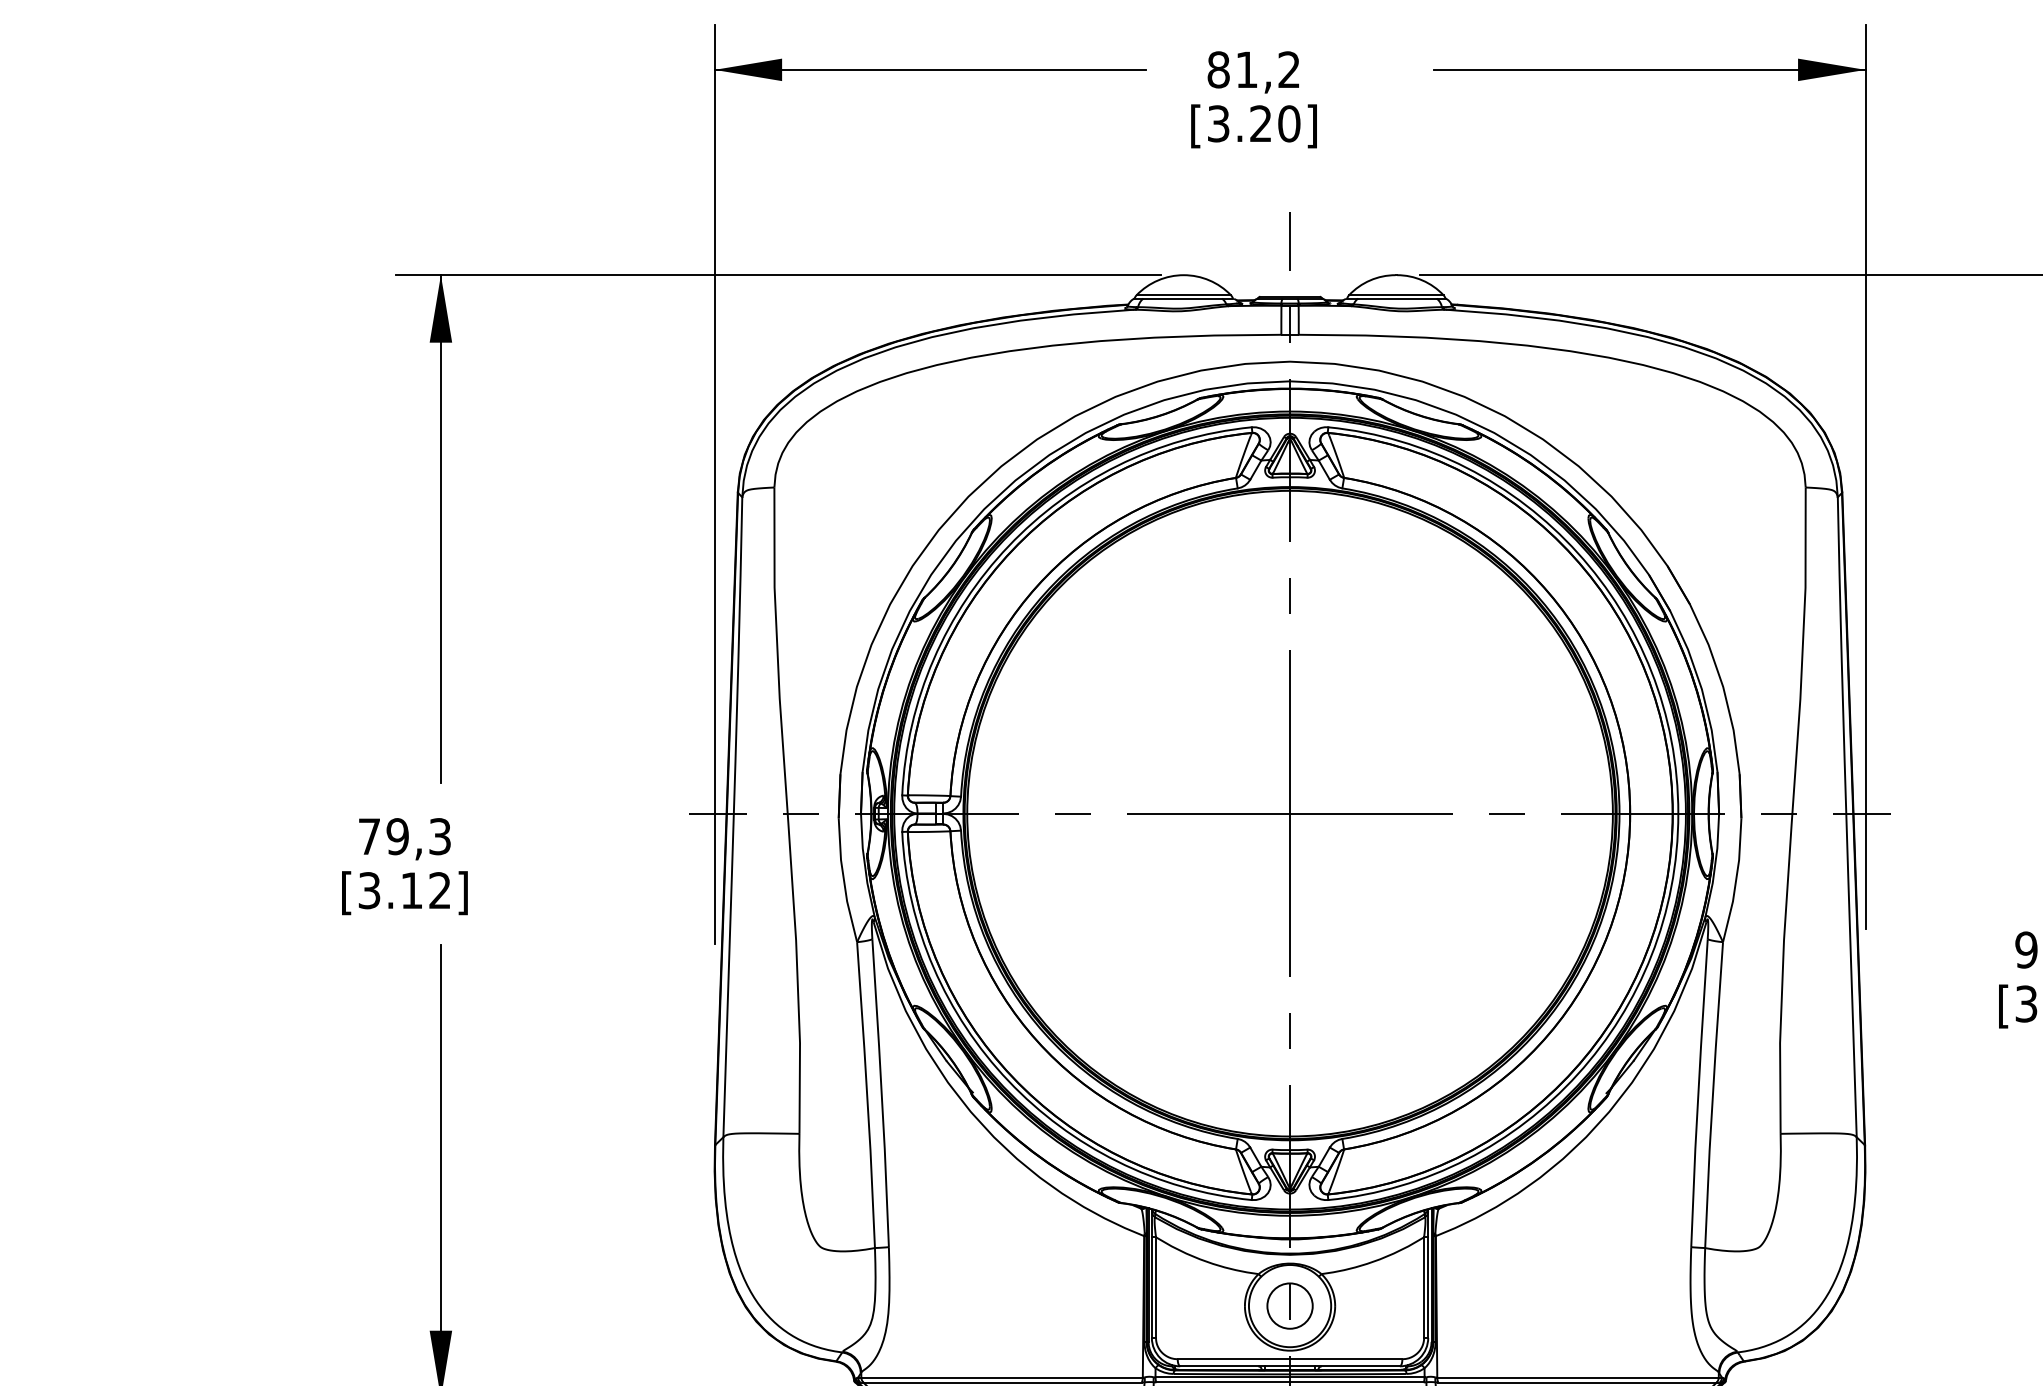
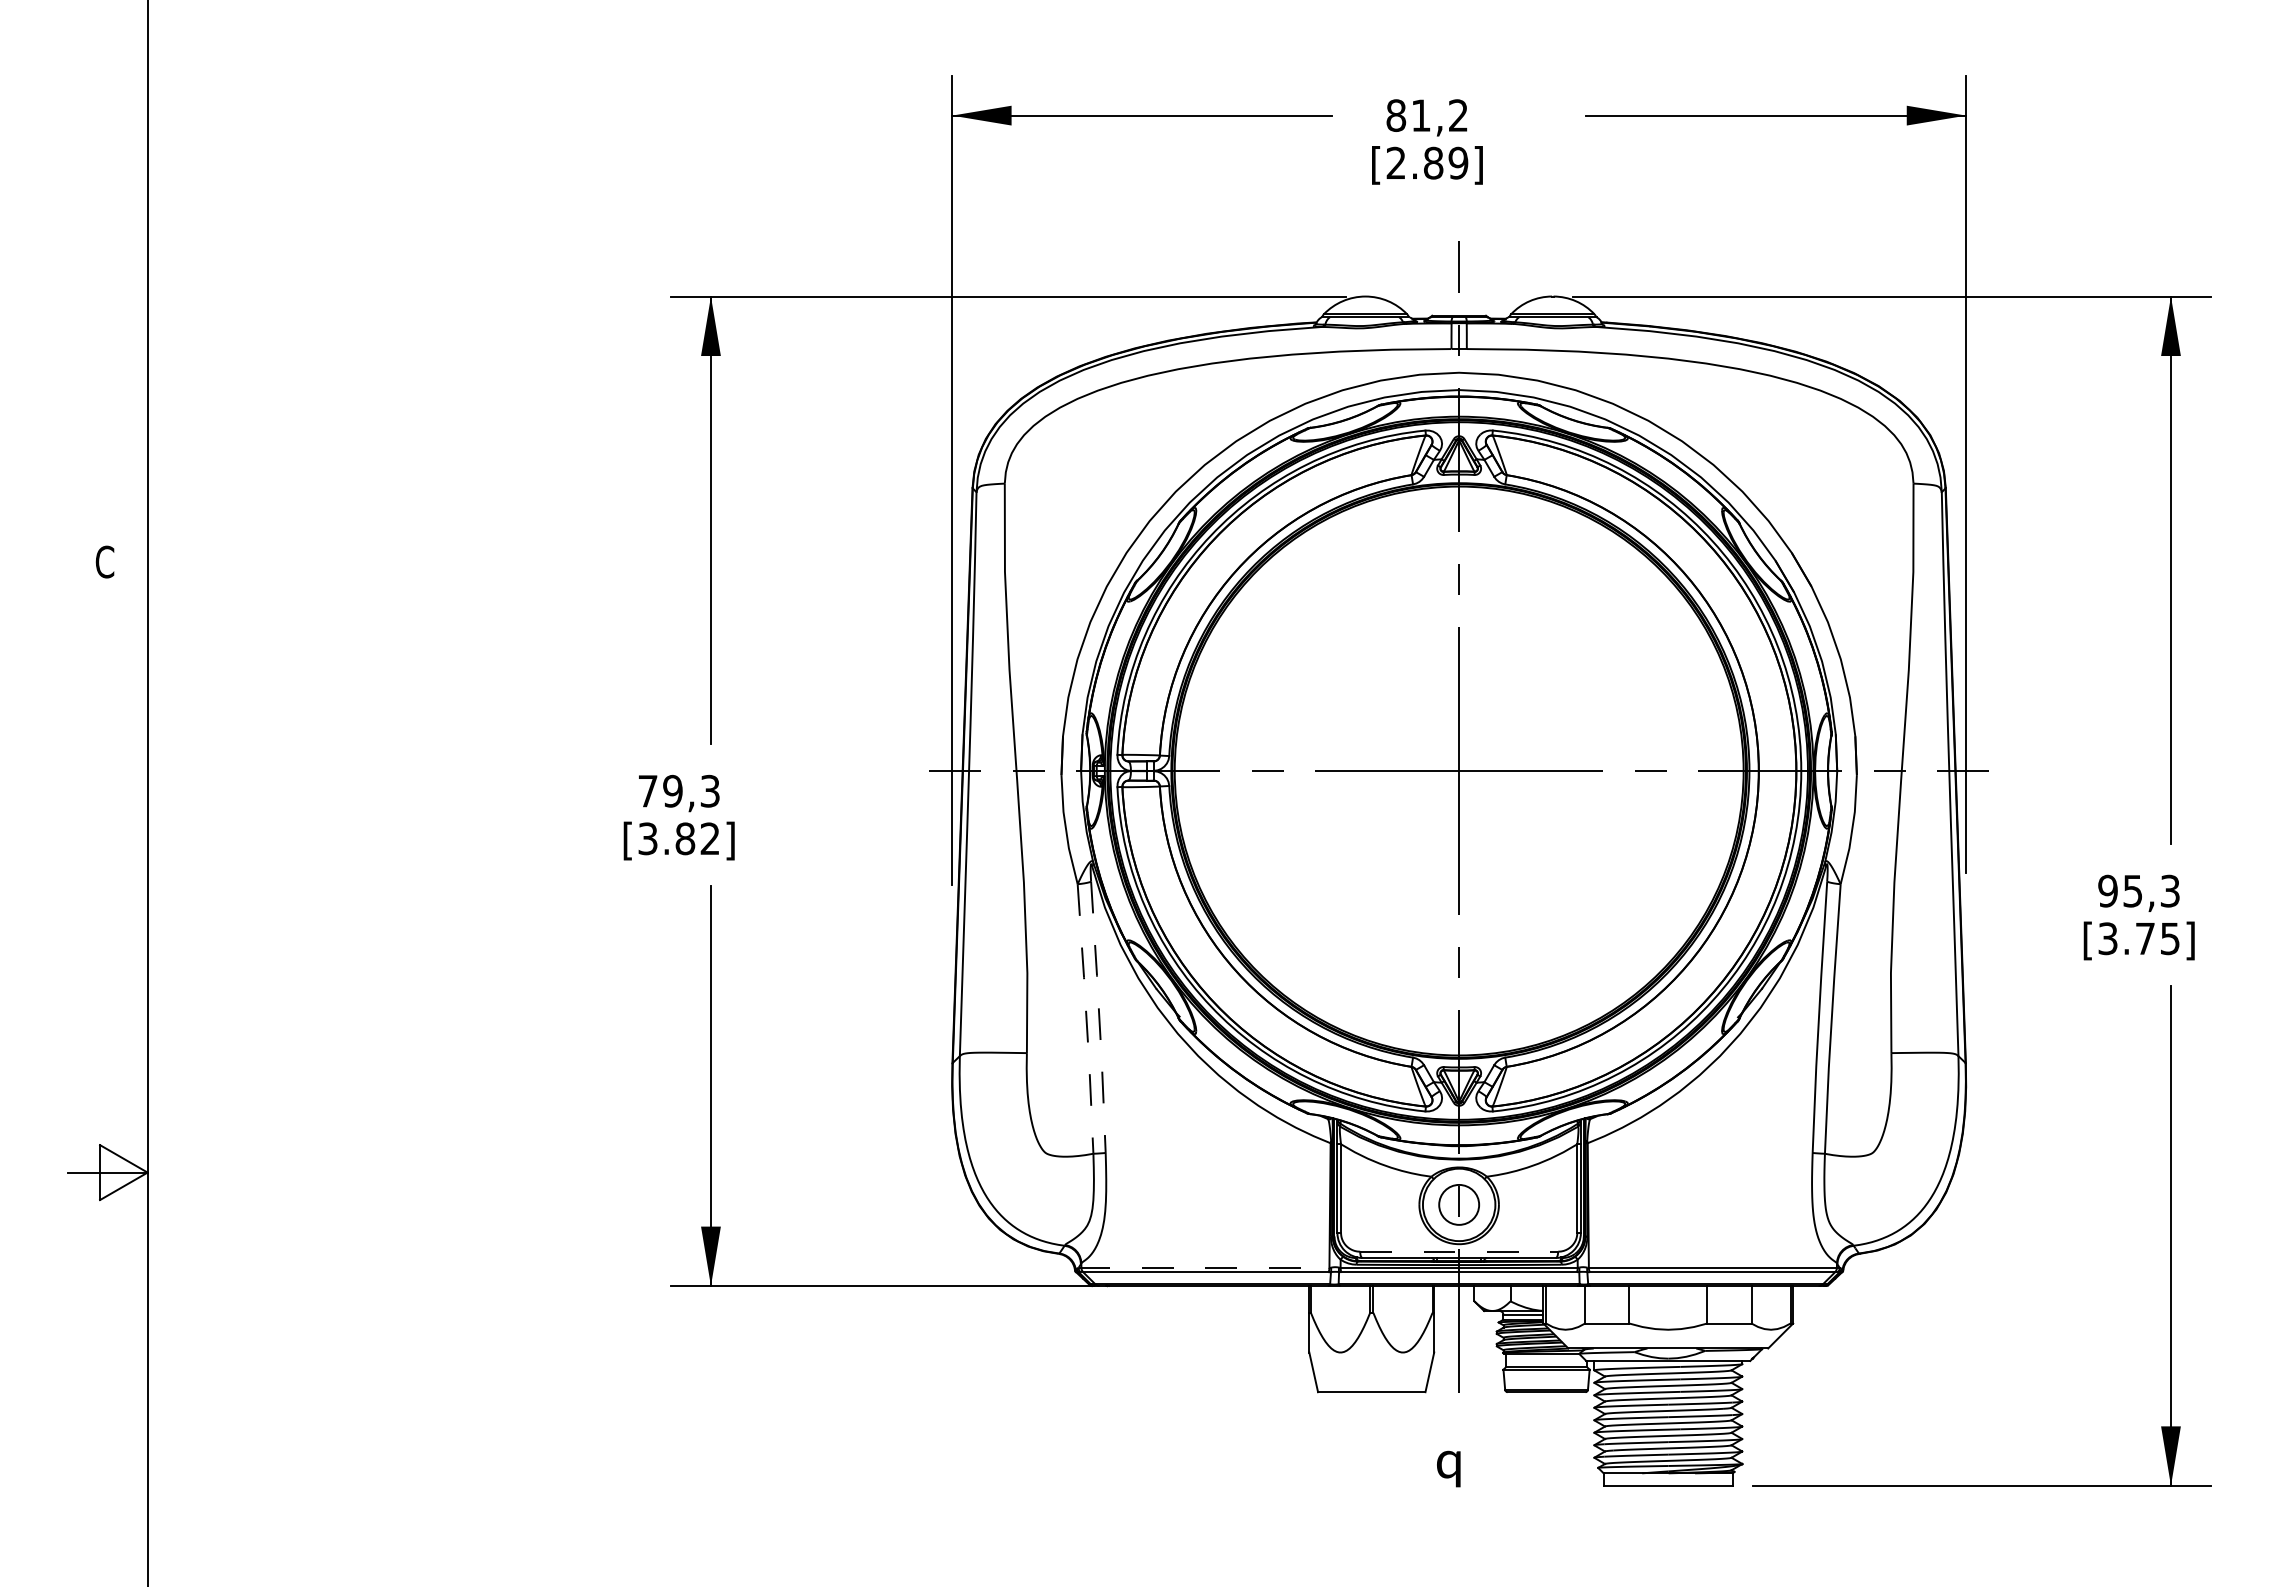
text: (1254, 123) -> (1427, 162), [3.20] -> [2.89]
text: (412, 890) -> (685, 838), [3.12] -> [3.82]
line: (881, 1093) -> (1099, 1017), solid -> dashed
line: (867, 1095) -> (1086, 1019), solid -> dashed
line: (1290, 1358) -> (1459, 1251), solid -> dashed
line: (1001, 1377) -> (1204, 1267), solid -> dashed

